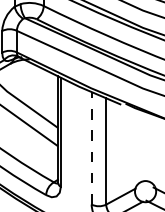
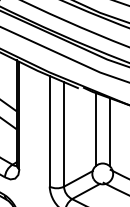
line: (138, 146) -> (95, 129), added
line: (91, 147) -> (49, 130), dashed -> solid
line: (152, 149) -> (109, 132), added

